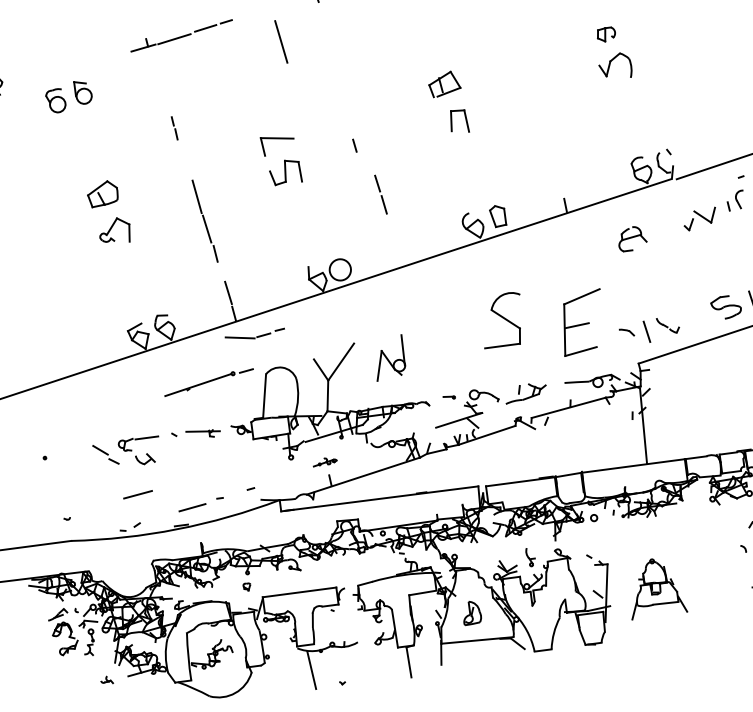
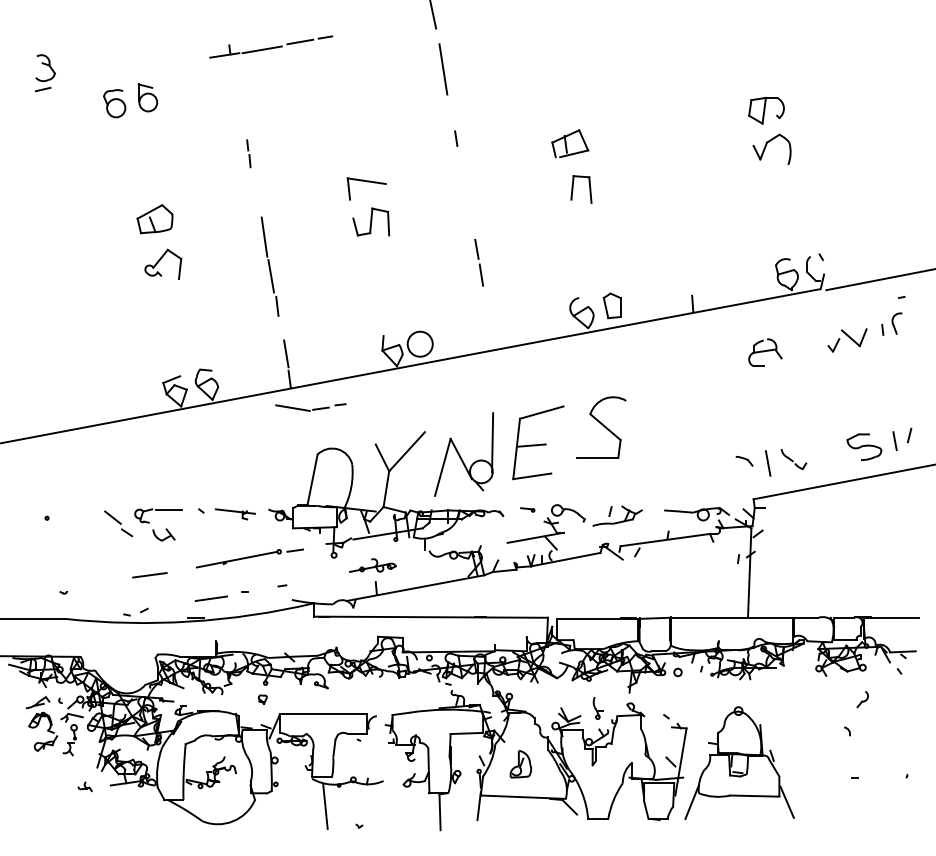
part: (606, 34) -> (766, 110), size x1.67
line: (281, 41) -> (443, 69), moved
line: (355, 145) -> (456, 138), moved
part: (582, 322) -> (538, 442), moved
part: (389, 358) -> (463, 454), size x1.67
part: (208, 382) -> (249, 558), moved
part: (324, 461) -> (372, 565), size x1.67
part: (655, 587) -> (739, 762), size x1.67

